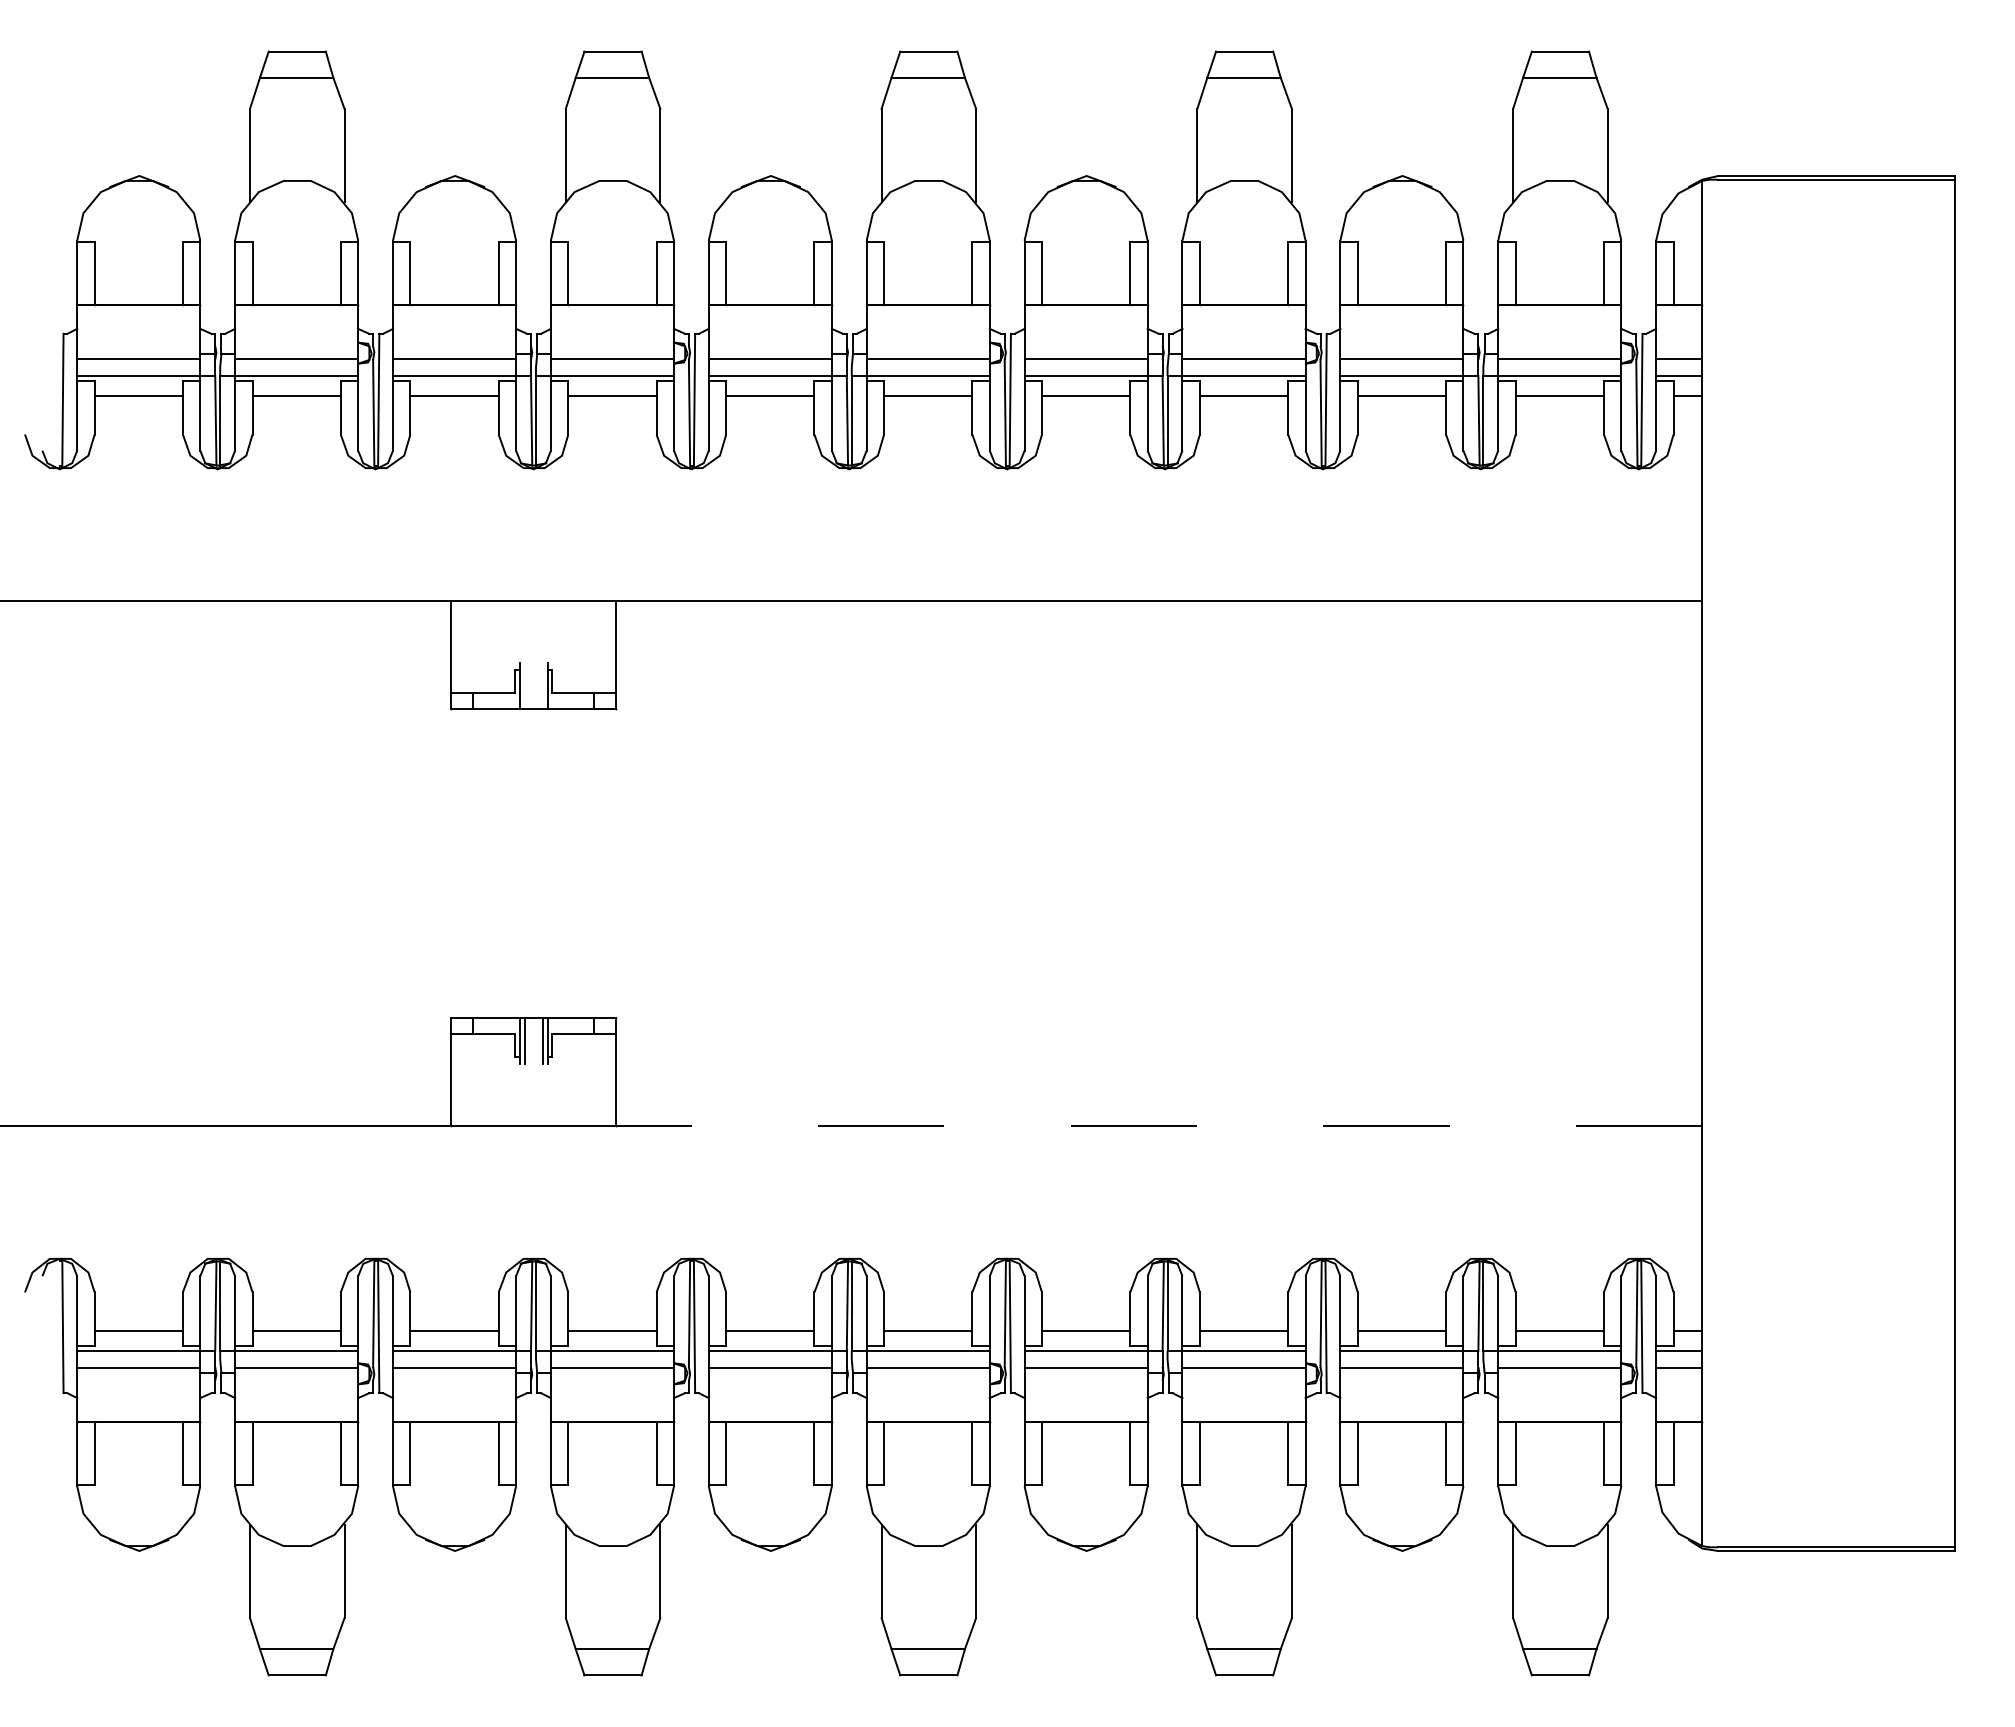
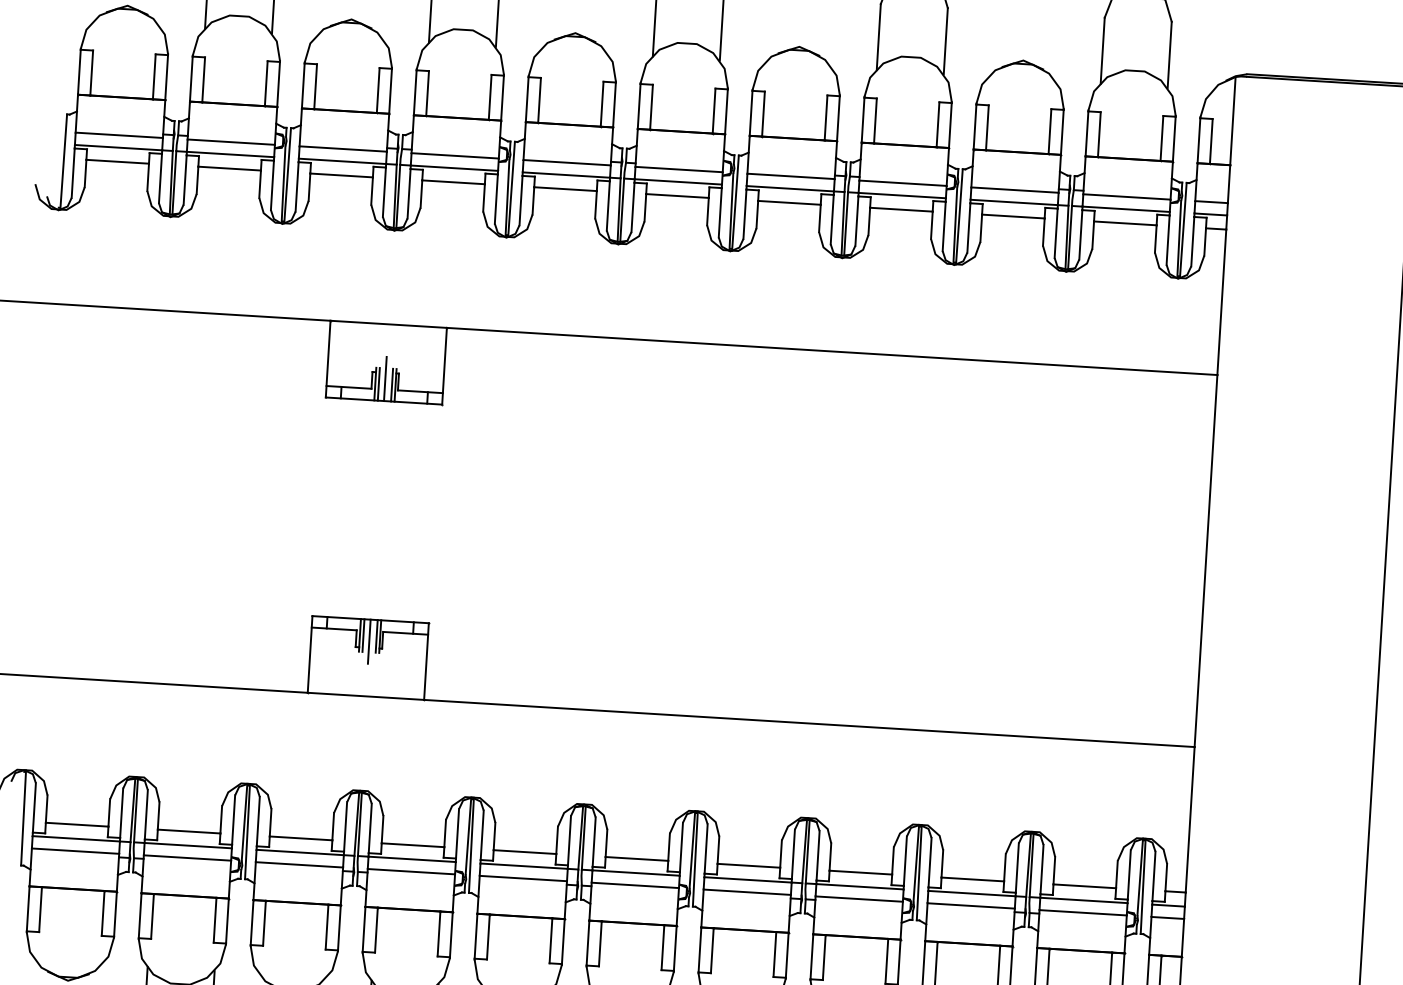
line: (533, 678) -> (385, 379), added
line: (524, 686) -> (378, 384), added
line: (543, 686) -> (392, 385), added
line: (533, 1048) -> (369, 641), added
line: (1158, 1125) -> (809, 723), dashed -> solid

